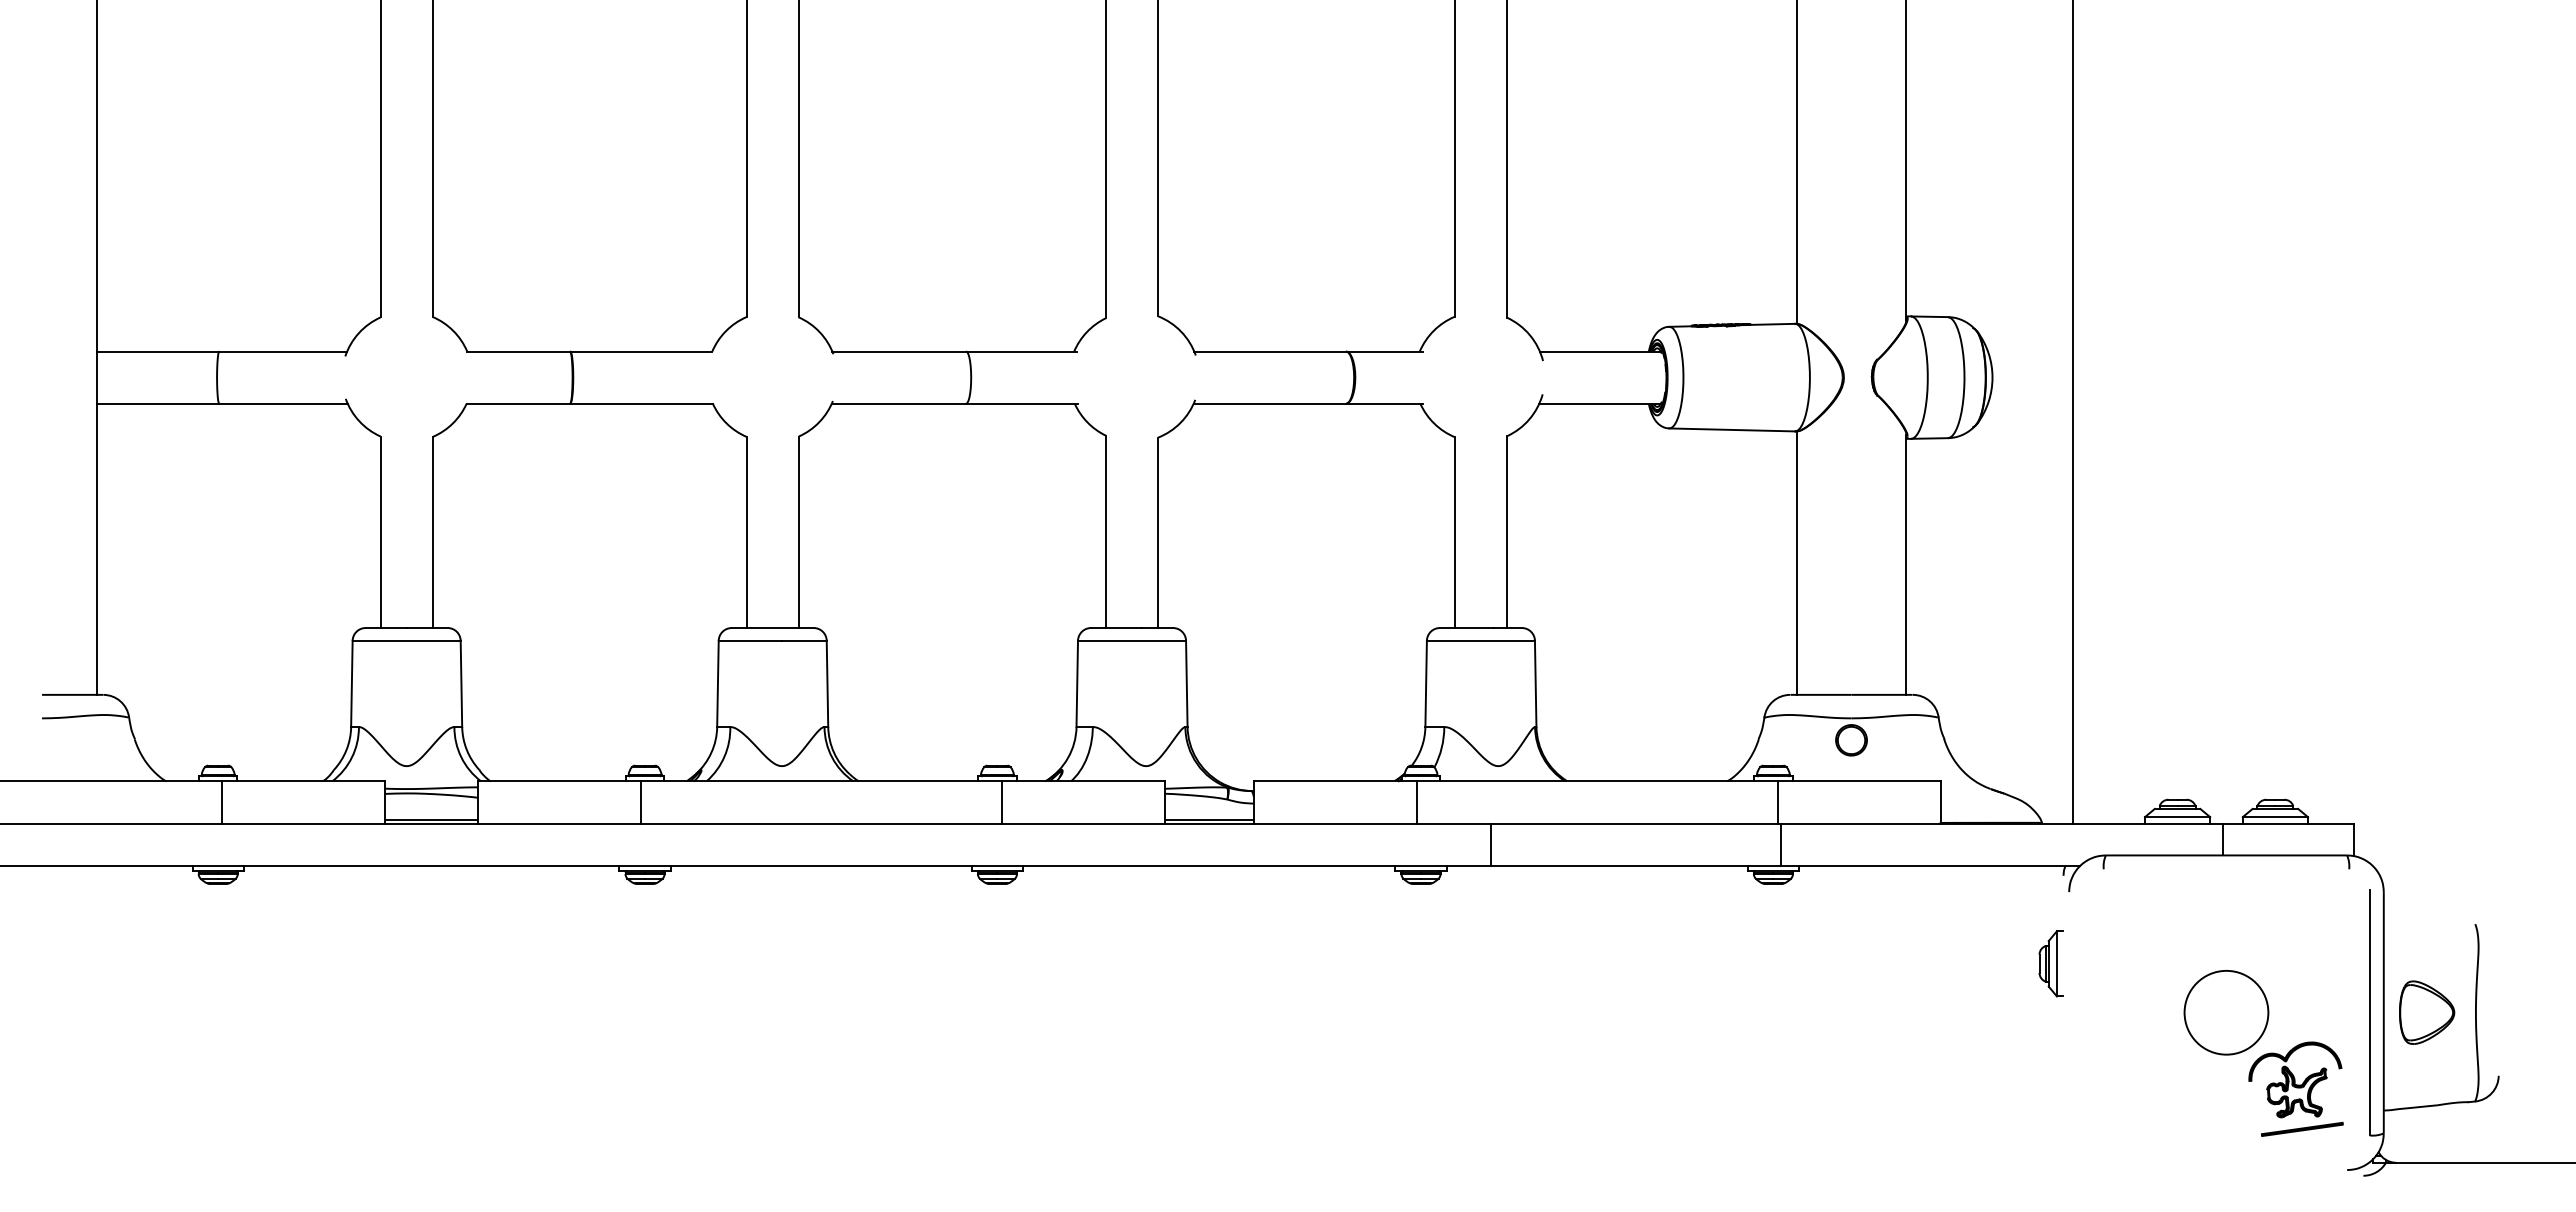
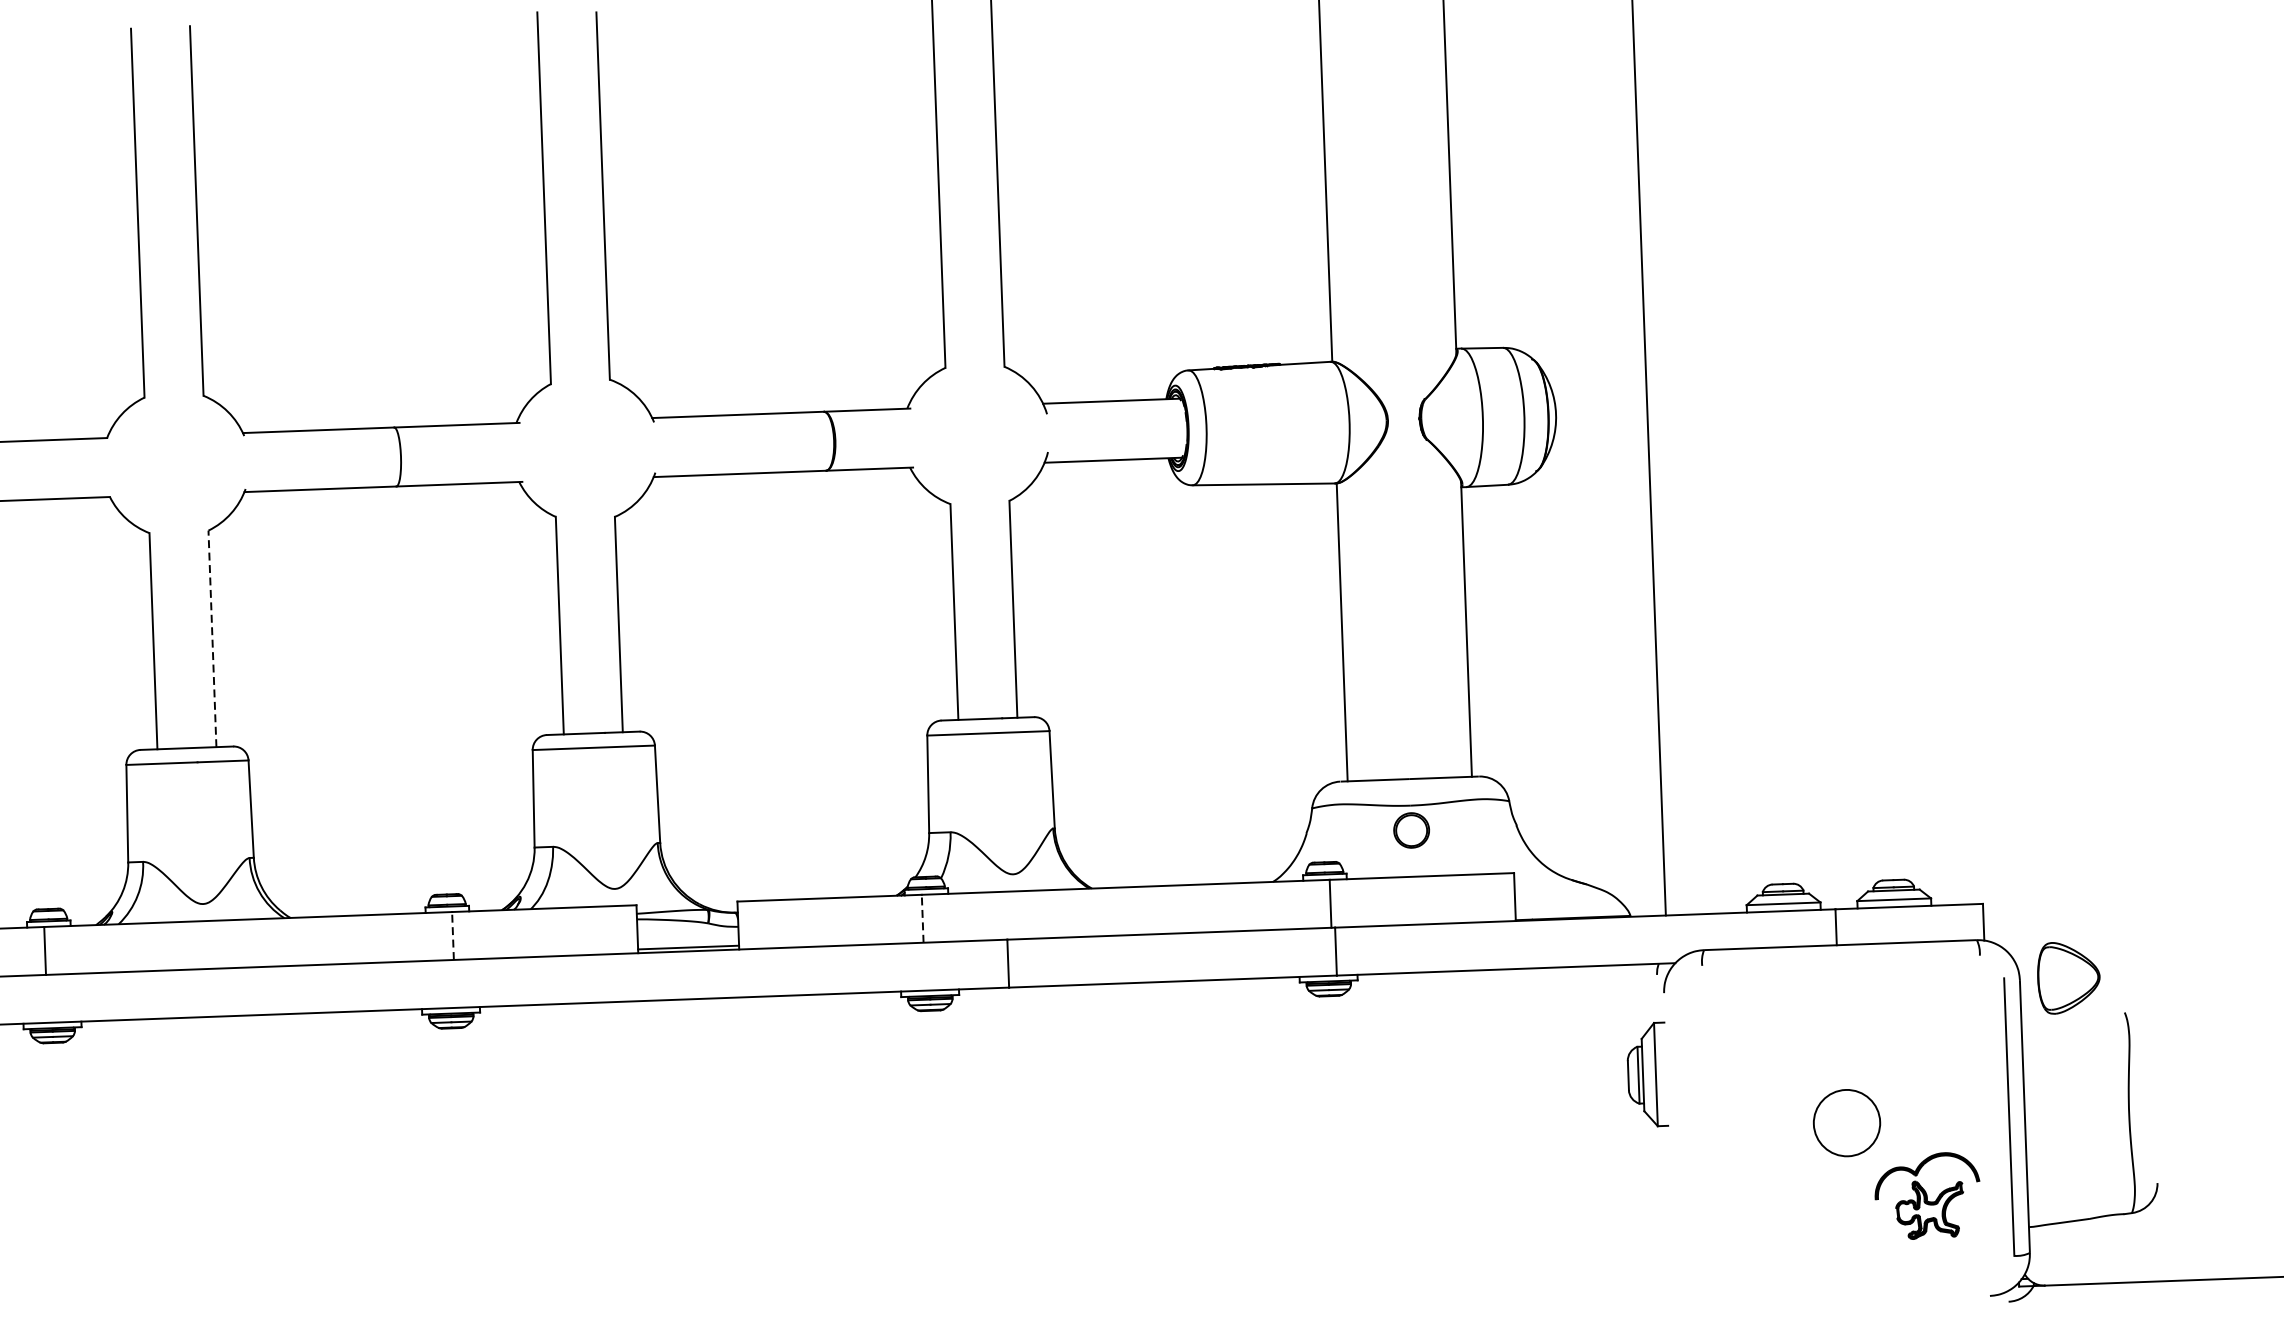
line: (798, 532) -> (212, 639), solid -> dashed
line: (1001, 801) -> (452, 934), solid -> dashed
line: (1416, 801) -> (922, 917), solid -> dashed
part: (2050, 963) -> (1645, 1074), size x1.4
circle: (2226, 1012) -> (1847, 1122), size x0.7
part: (2427, 1012) -> (2069, 977), moved
part: (2302, 1128) -> (1937, 1250), removed

